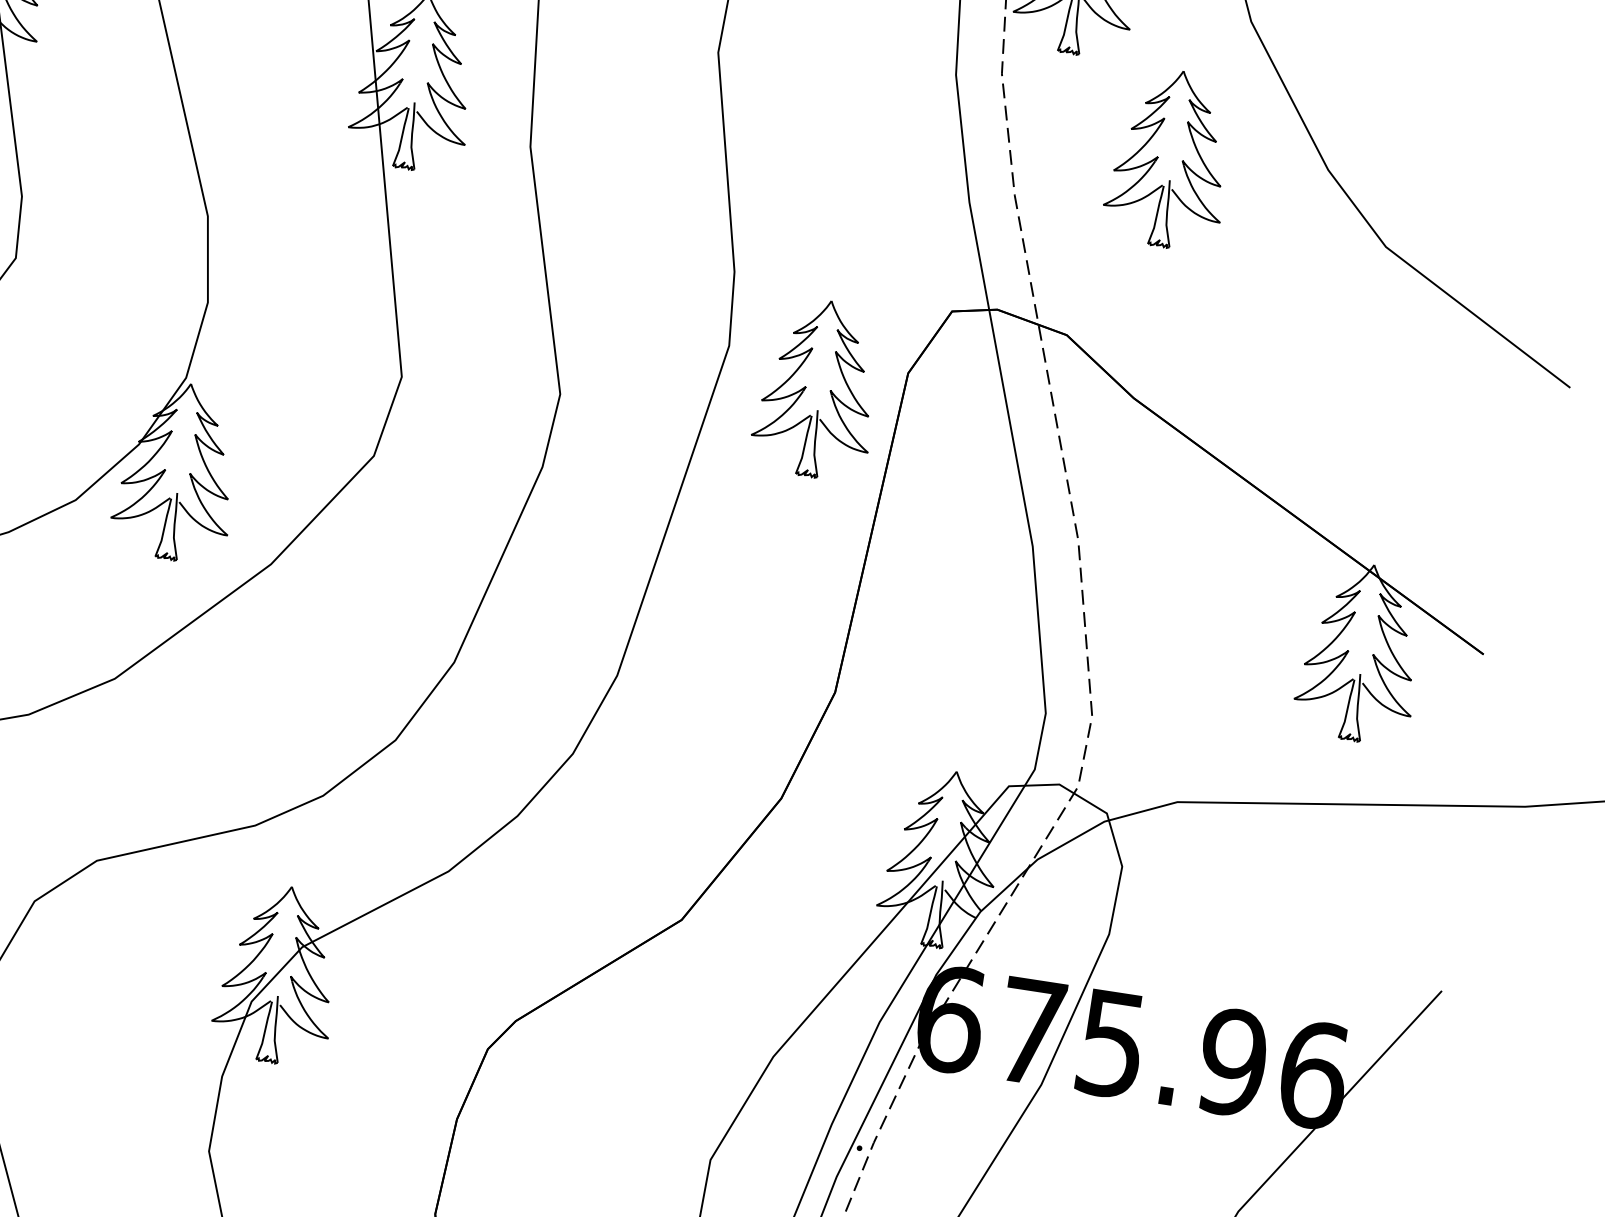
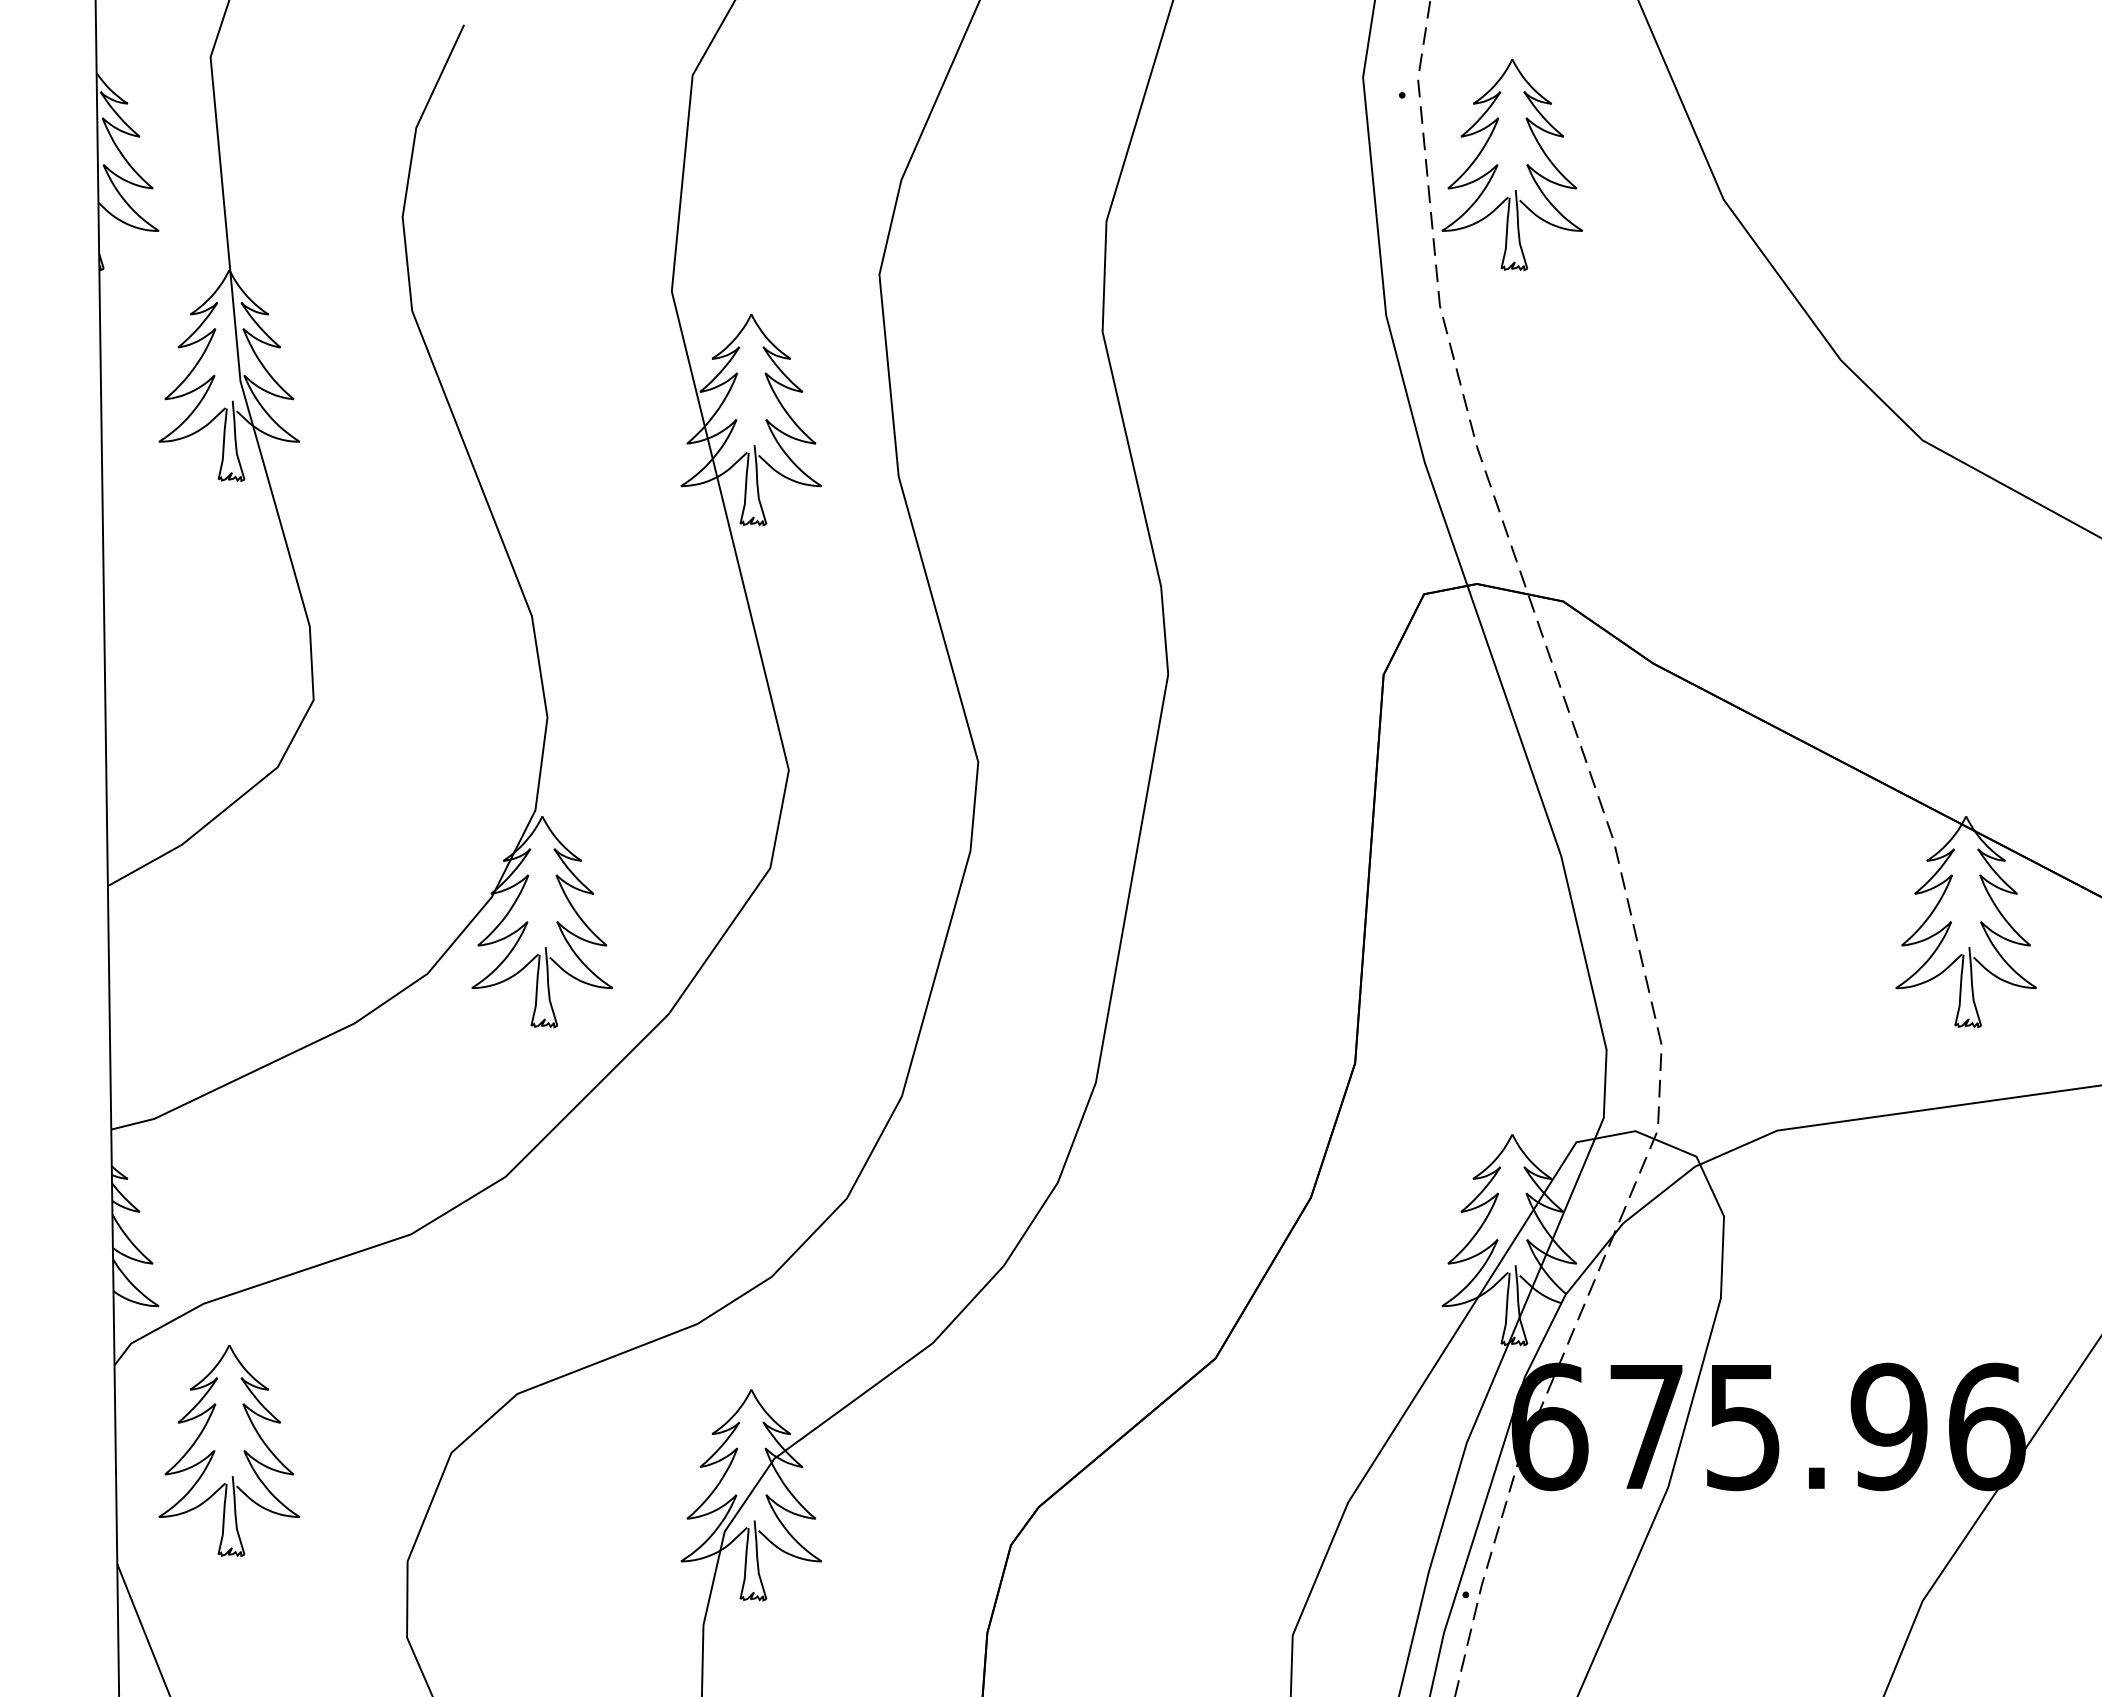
part: (1158, 156) -> (1638, 375), removed
part: (806, 387) -> (1266, 709), removed

